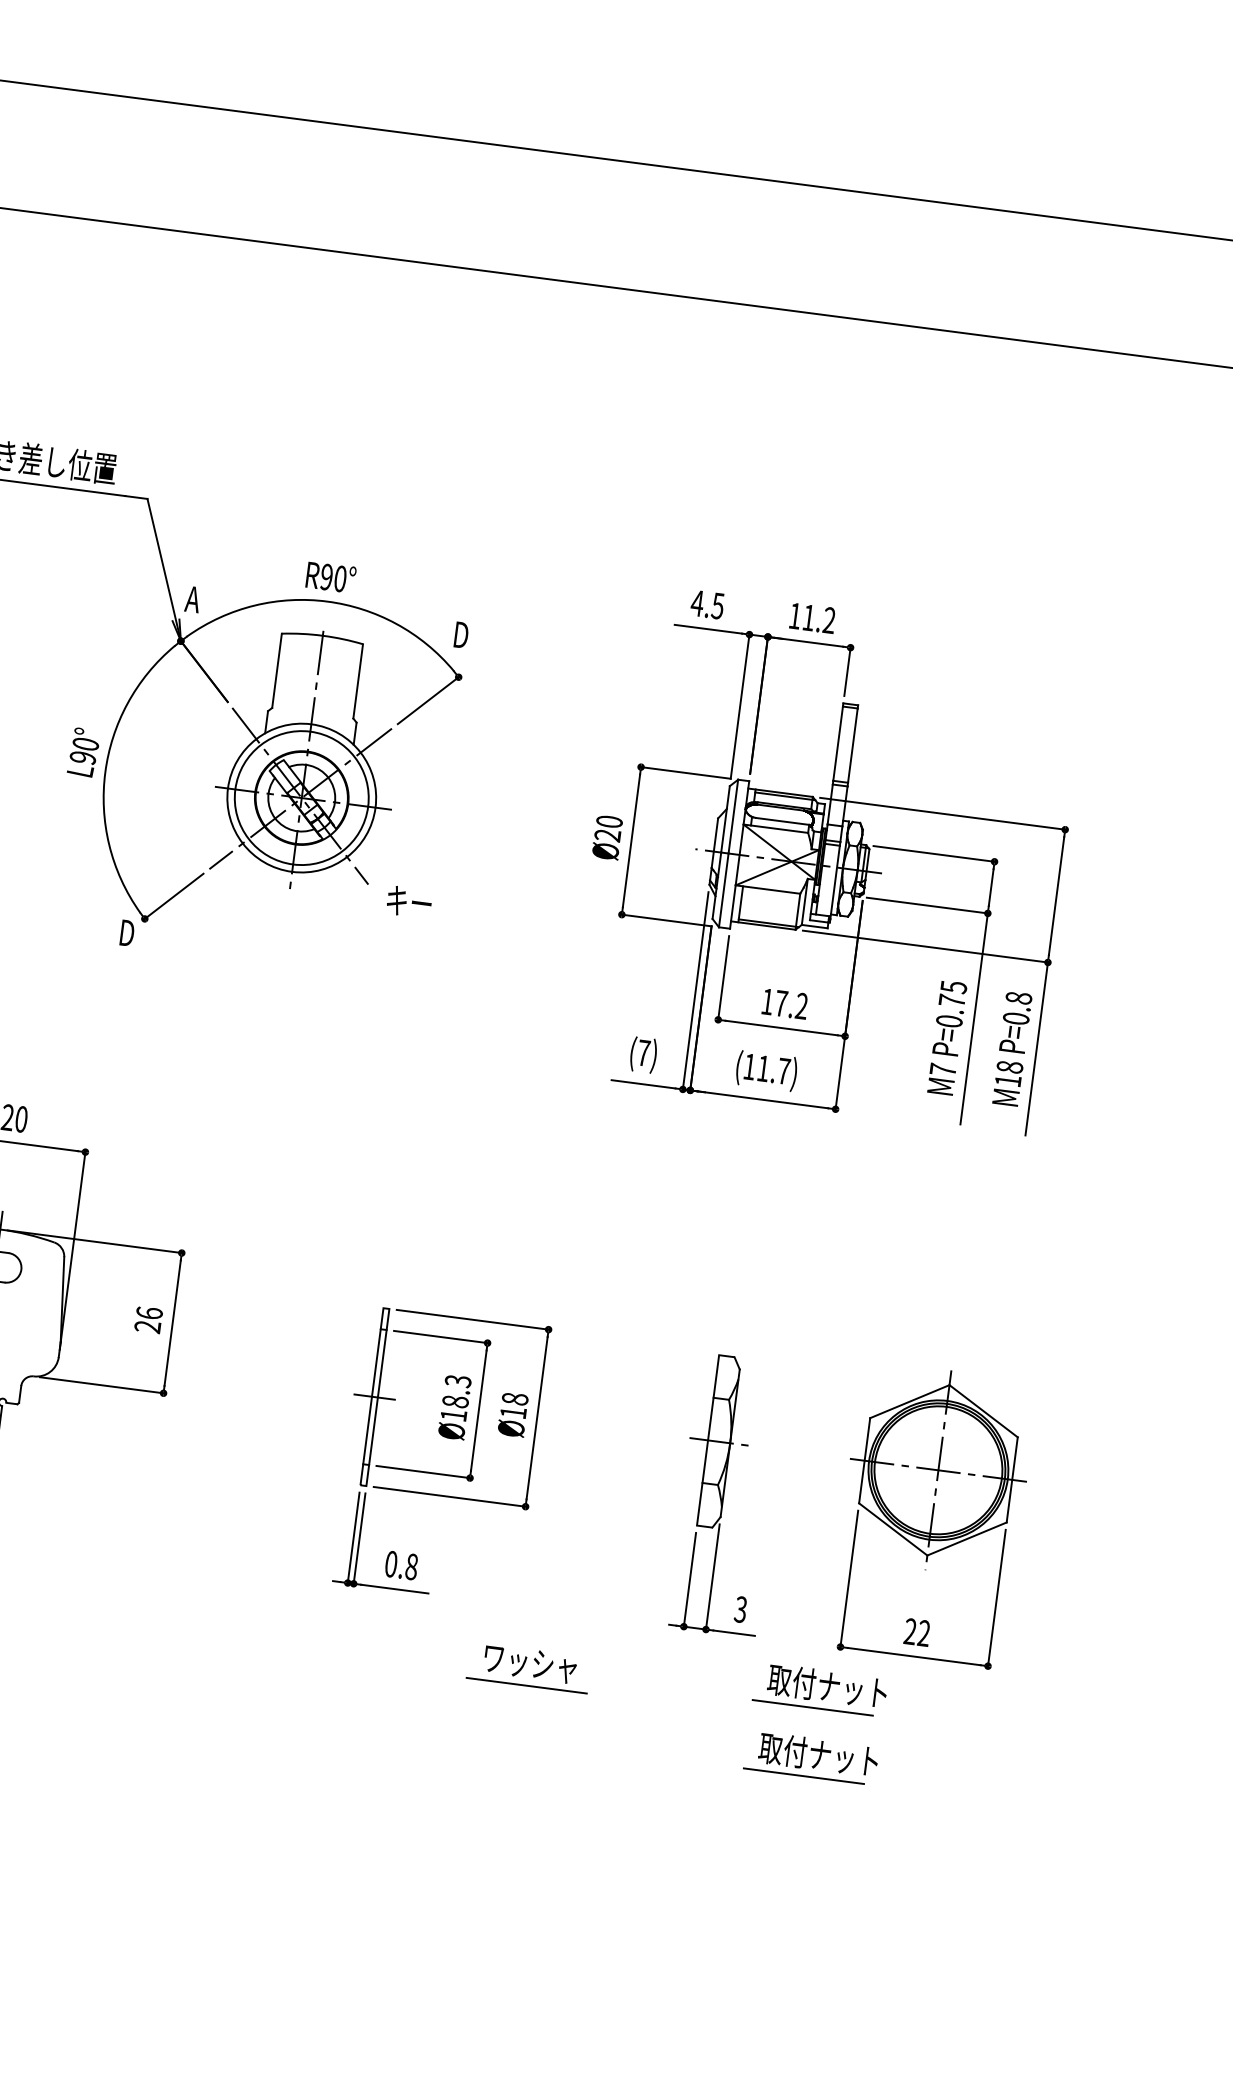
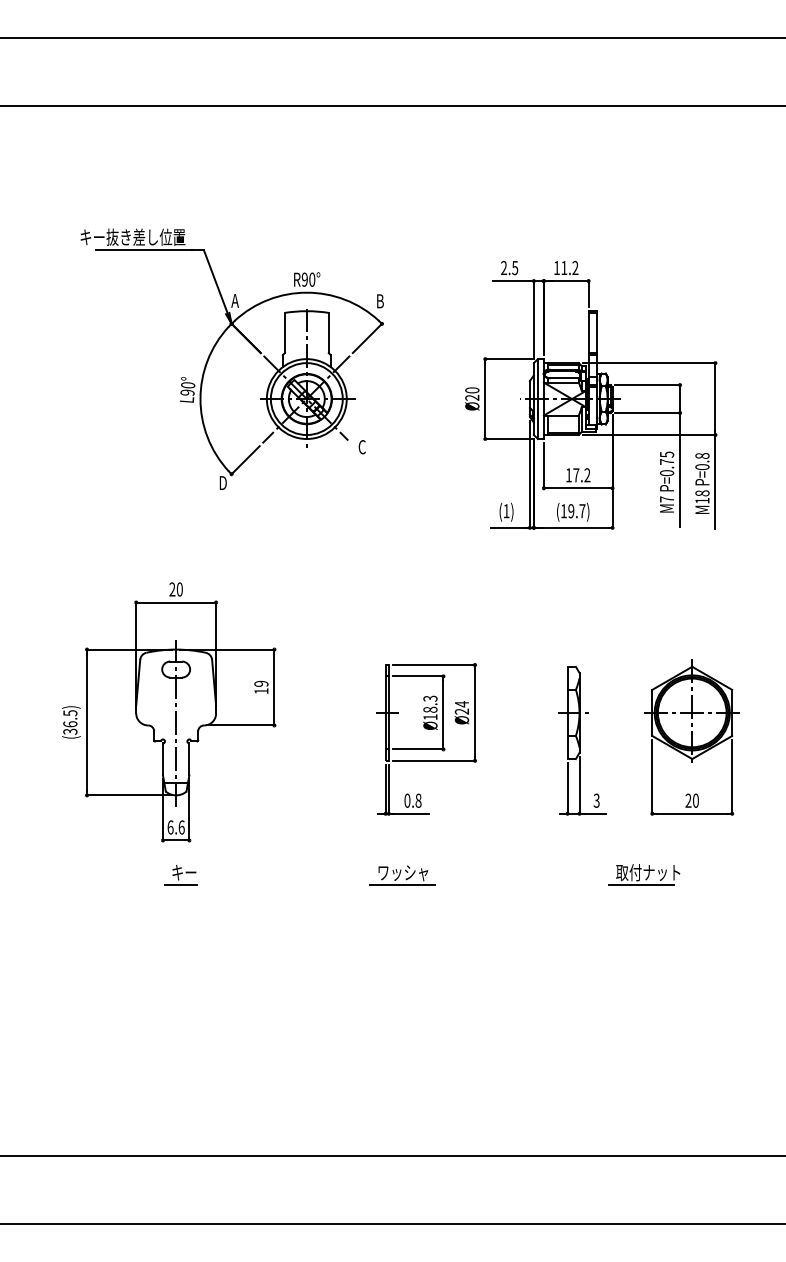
text: (696, 602) -> (503, 267), 4.5 -> 2.5
text: (463, 633) -> (381, 300), D -> B
text: (408, 900) -> (370, 446), キー -> C
text: (643, 1053) -> (506, 511), (7) -> (1)
text: (763, 1069) -> (571, 511), (11.7) -> (19.7)
text: (148, 1319) -> (261, 687), 26 -> 19
text: (513, 1404) -> (461, 707), Ø18 -> Ø24
text: (923, 1632) -> (695, 800), 22 -> 20
part: (528, 1667) -> (402, 875), moved
part: (820, 1688) -> (644, 837), removed

